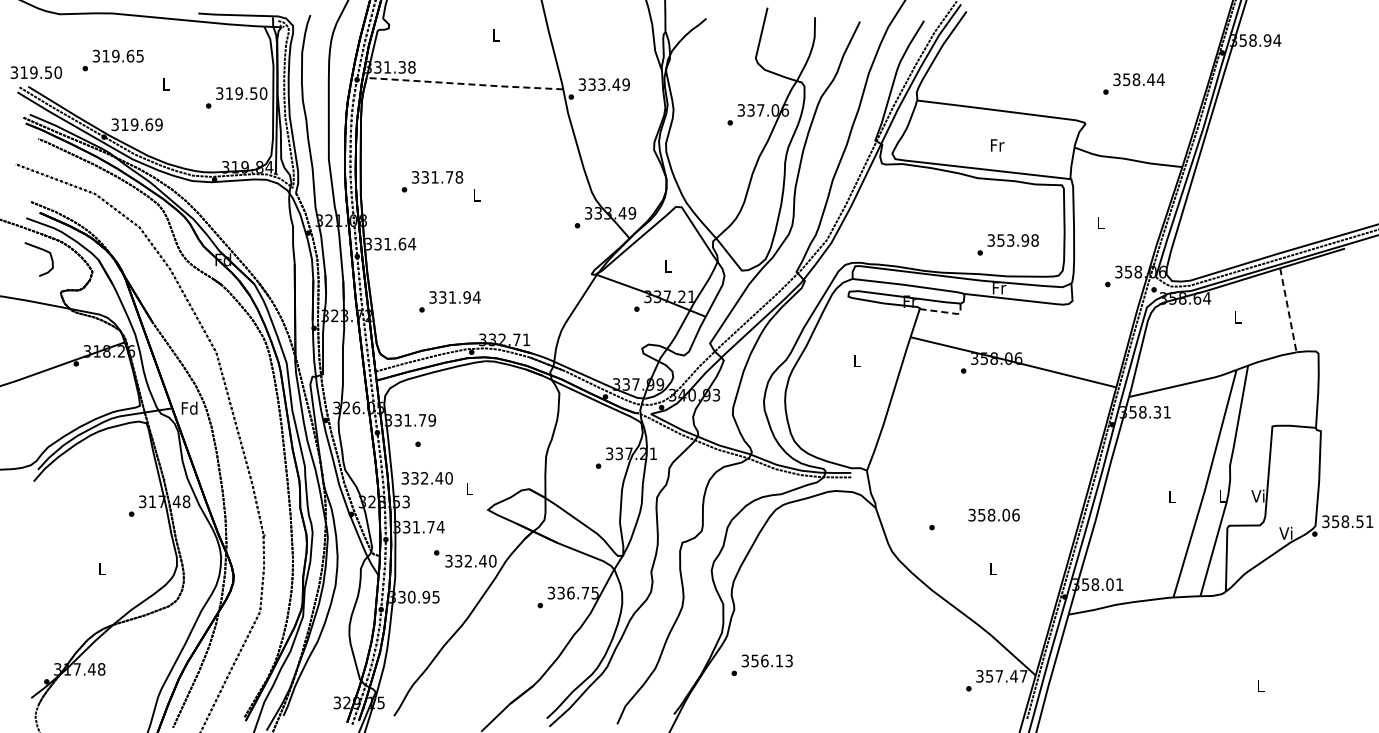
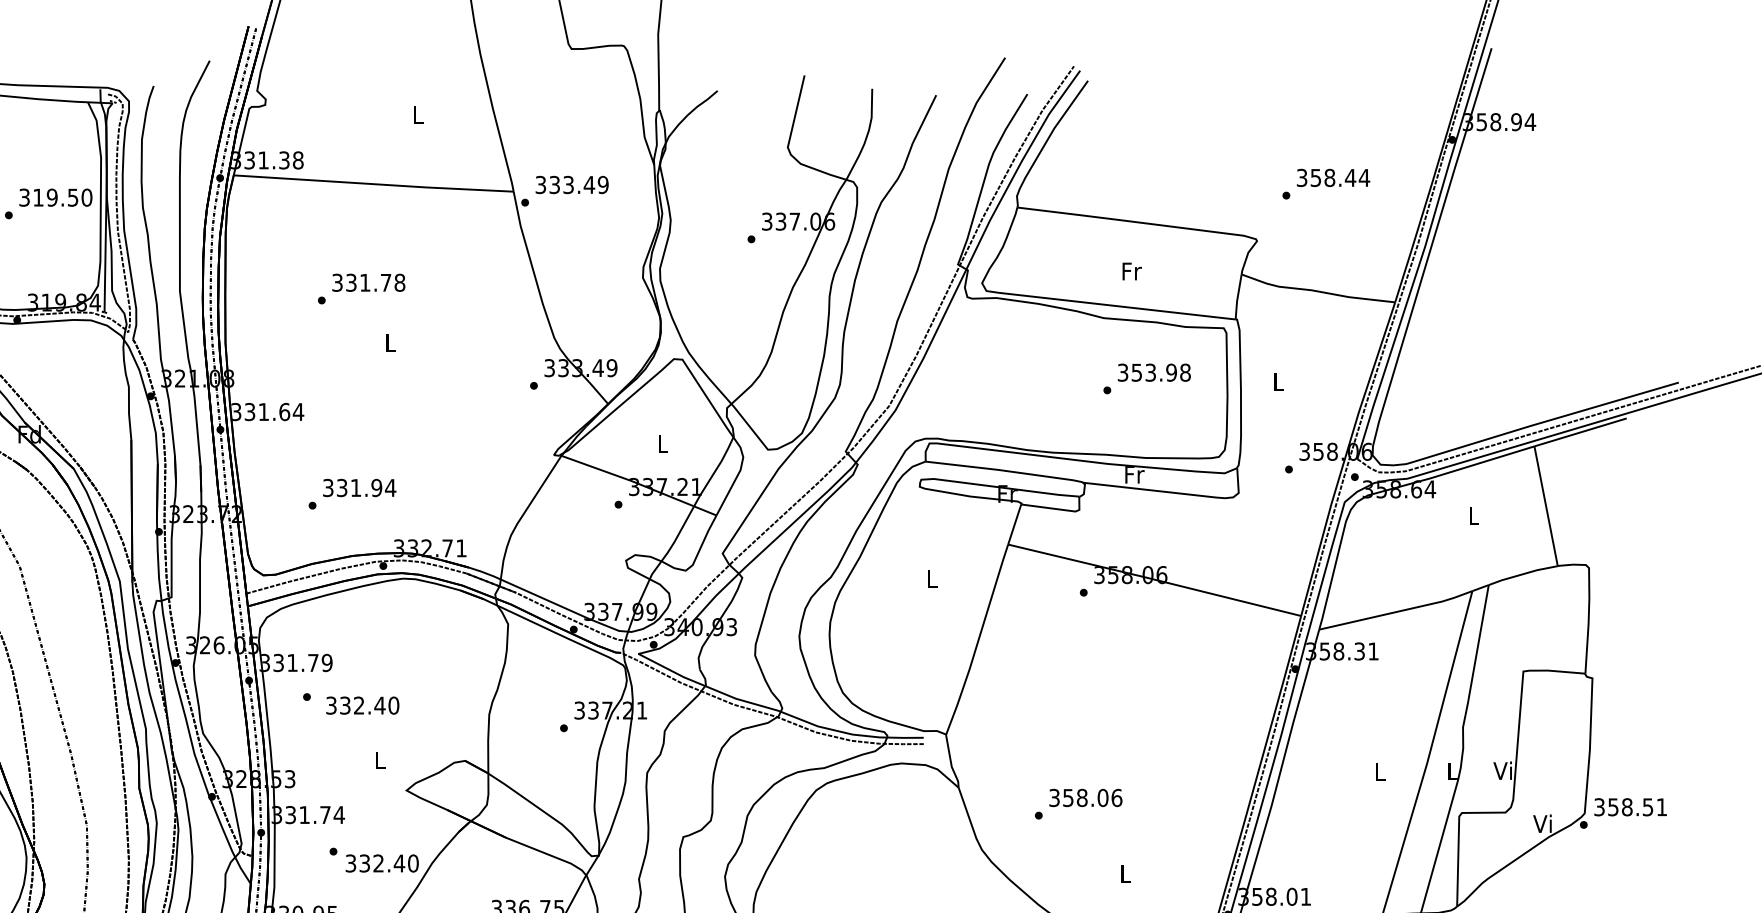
line: (465, 84) -> (374, 184), dashed -> solid
text: (432, 181) -> (361, 288), moved
text: (1007, 244) -> (1146, 378), moved
line: (1288, 310) -> (1546, 506), dashed -> solid
line: (946, 312) -> (1059, 509), dashed -> solid
text: (426, 478) -> (361, 705), moved
text: (993, 514) -> (1084, 796), moved

